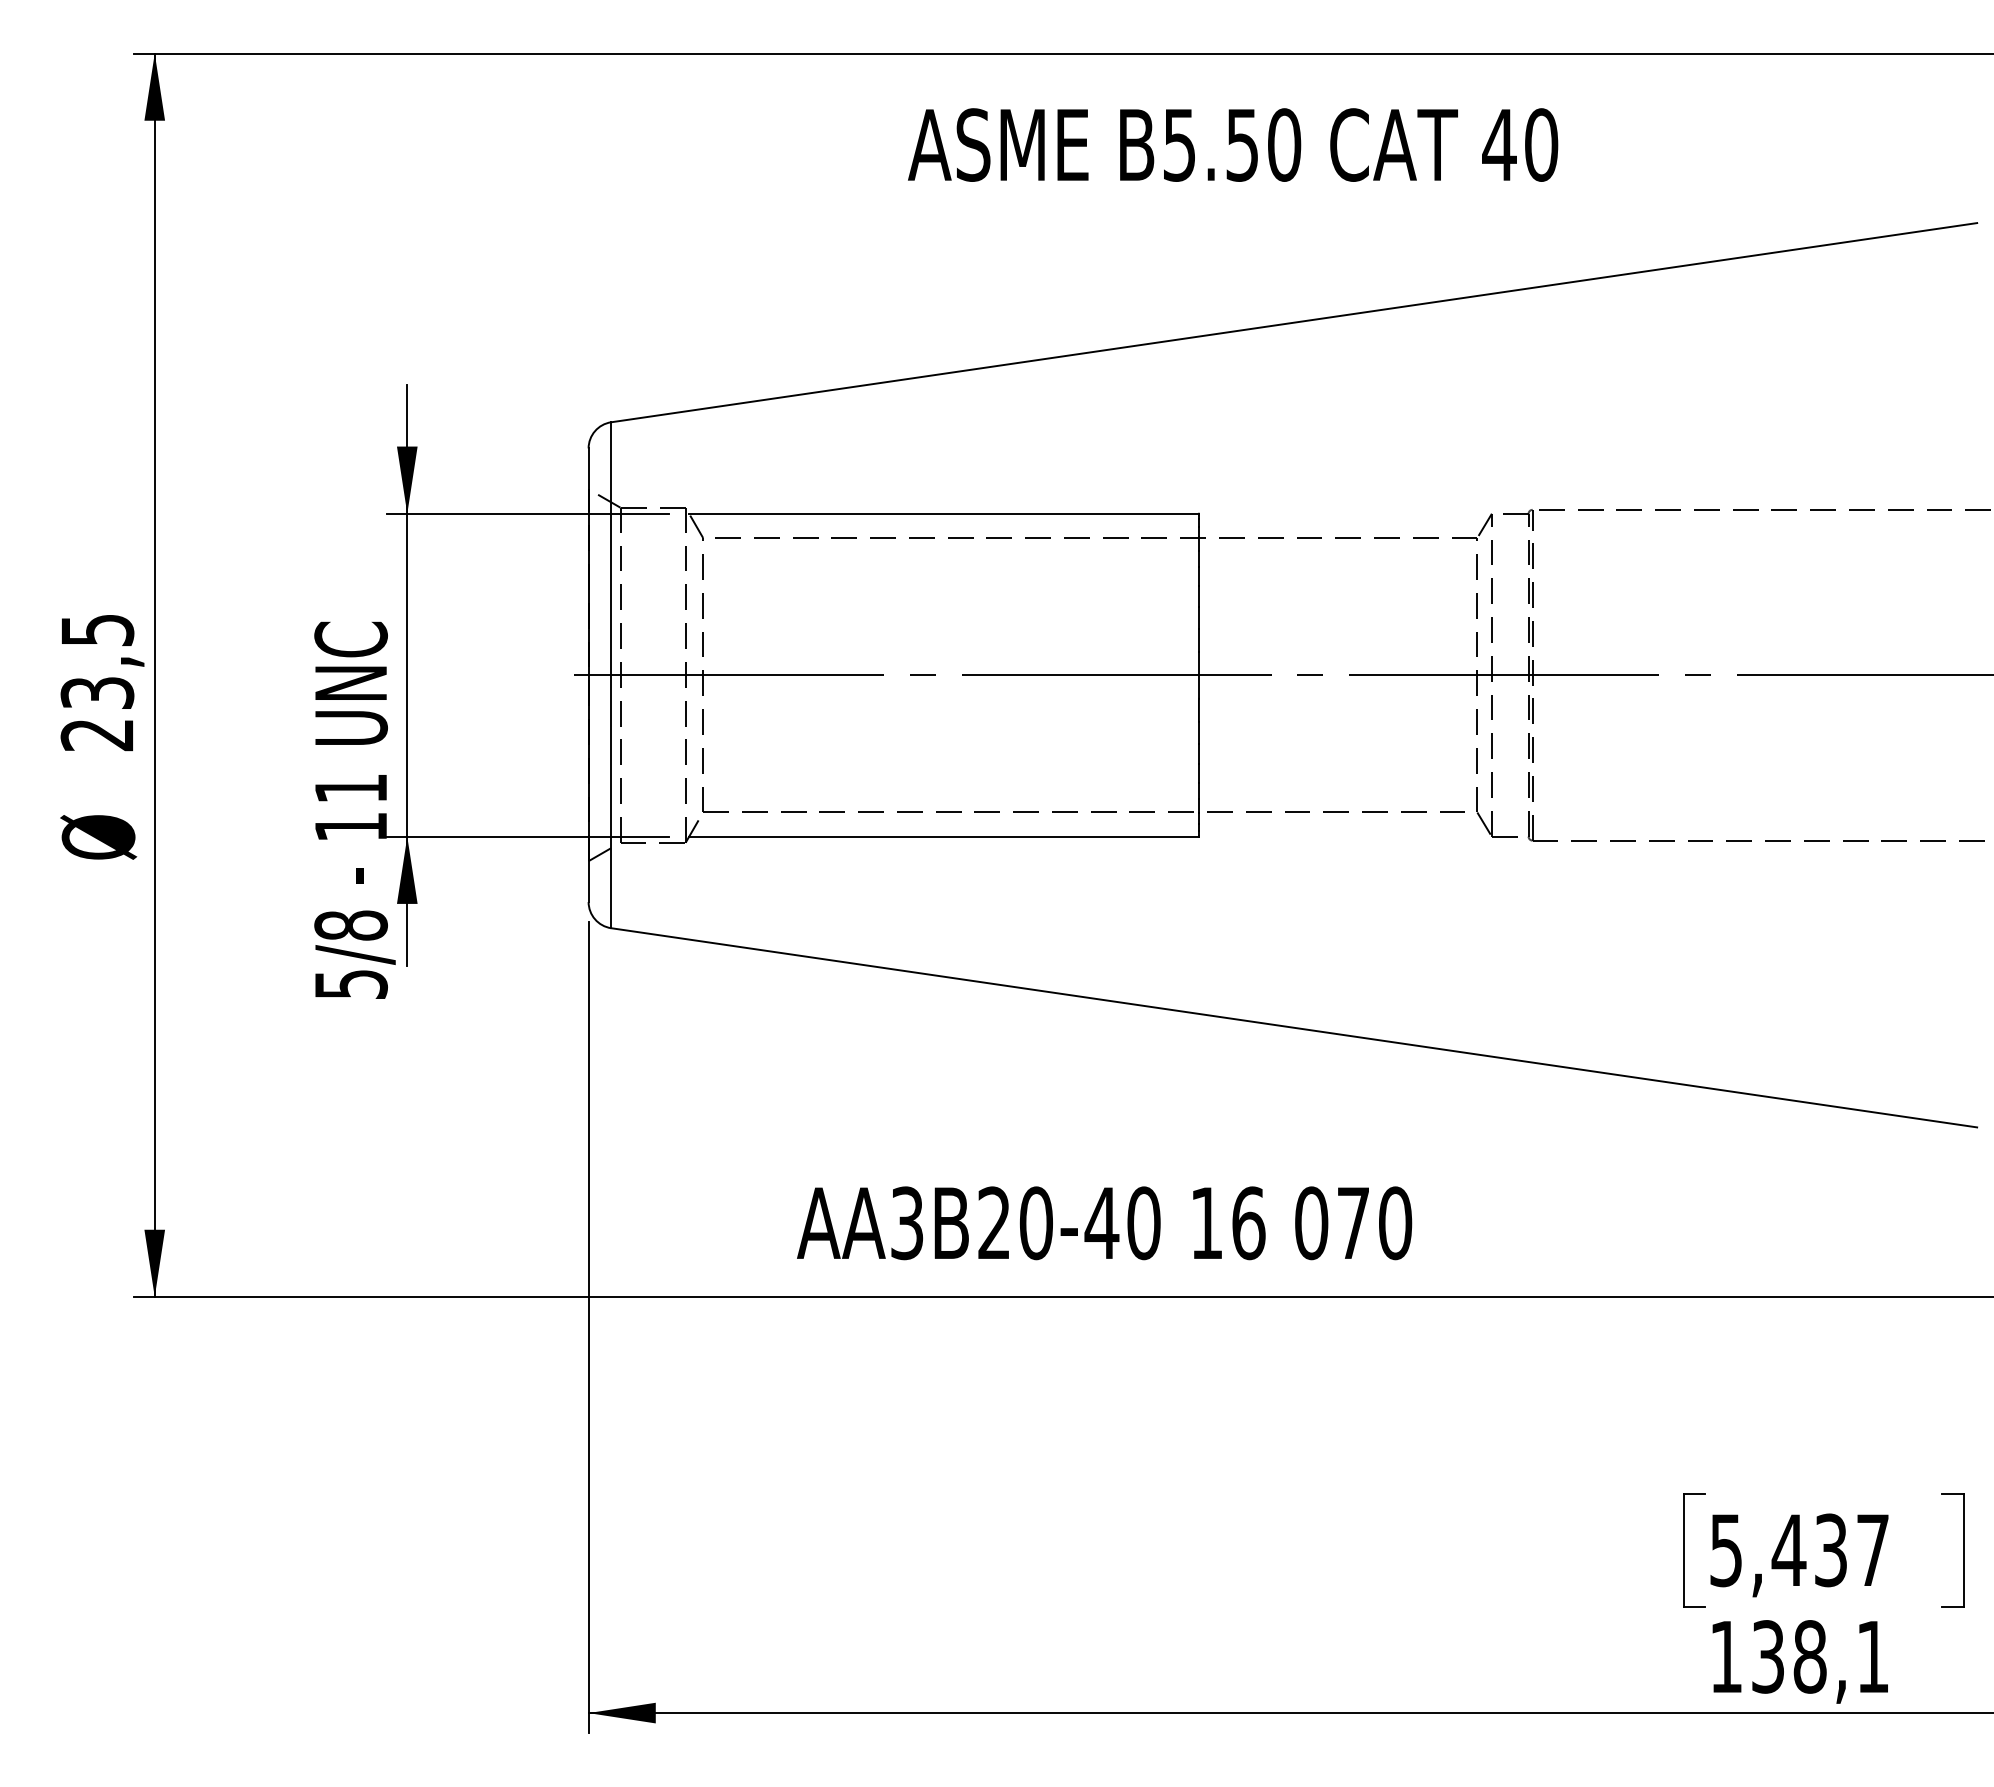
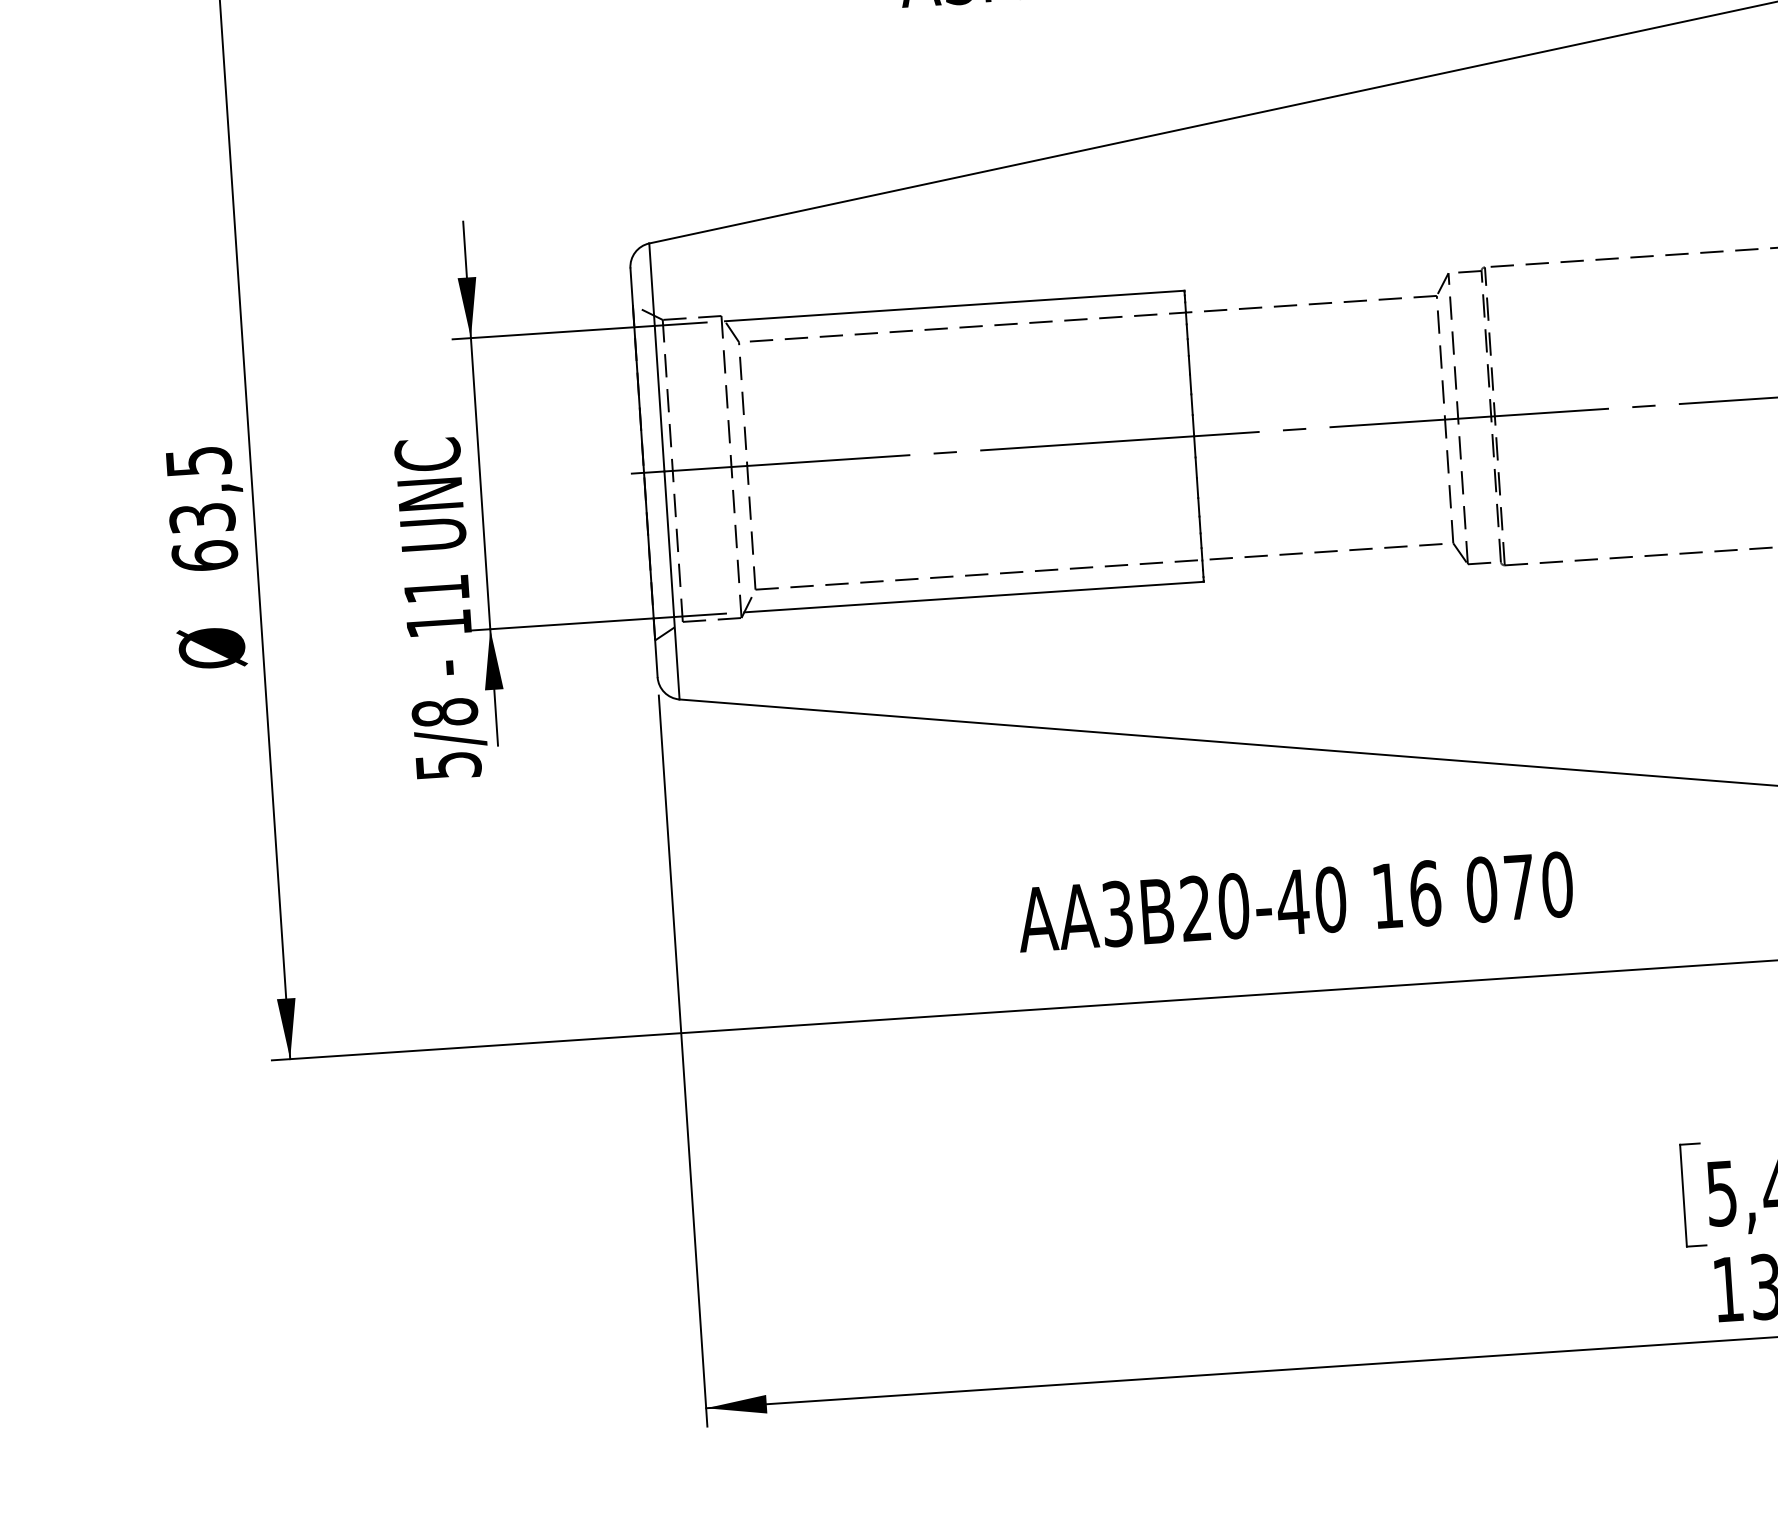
text: (97, 734) -> (204, 555), 23,5 -> 63,5
text: (1104, 1223) -> (1295, 902), moved

